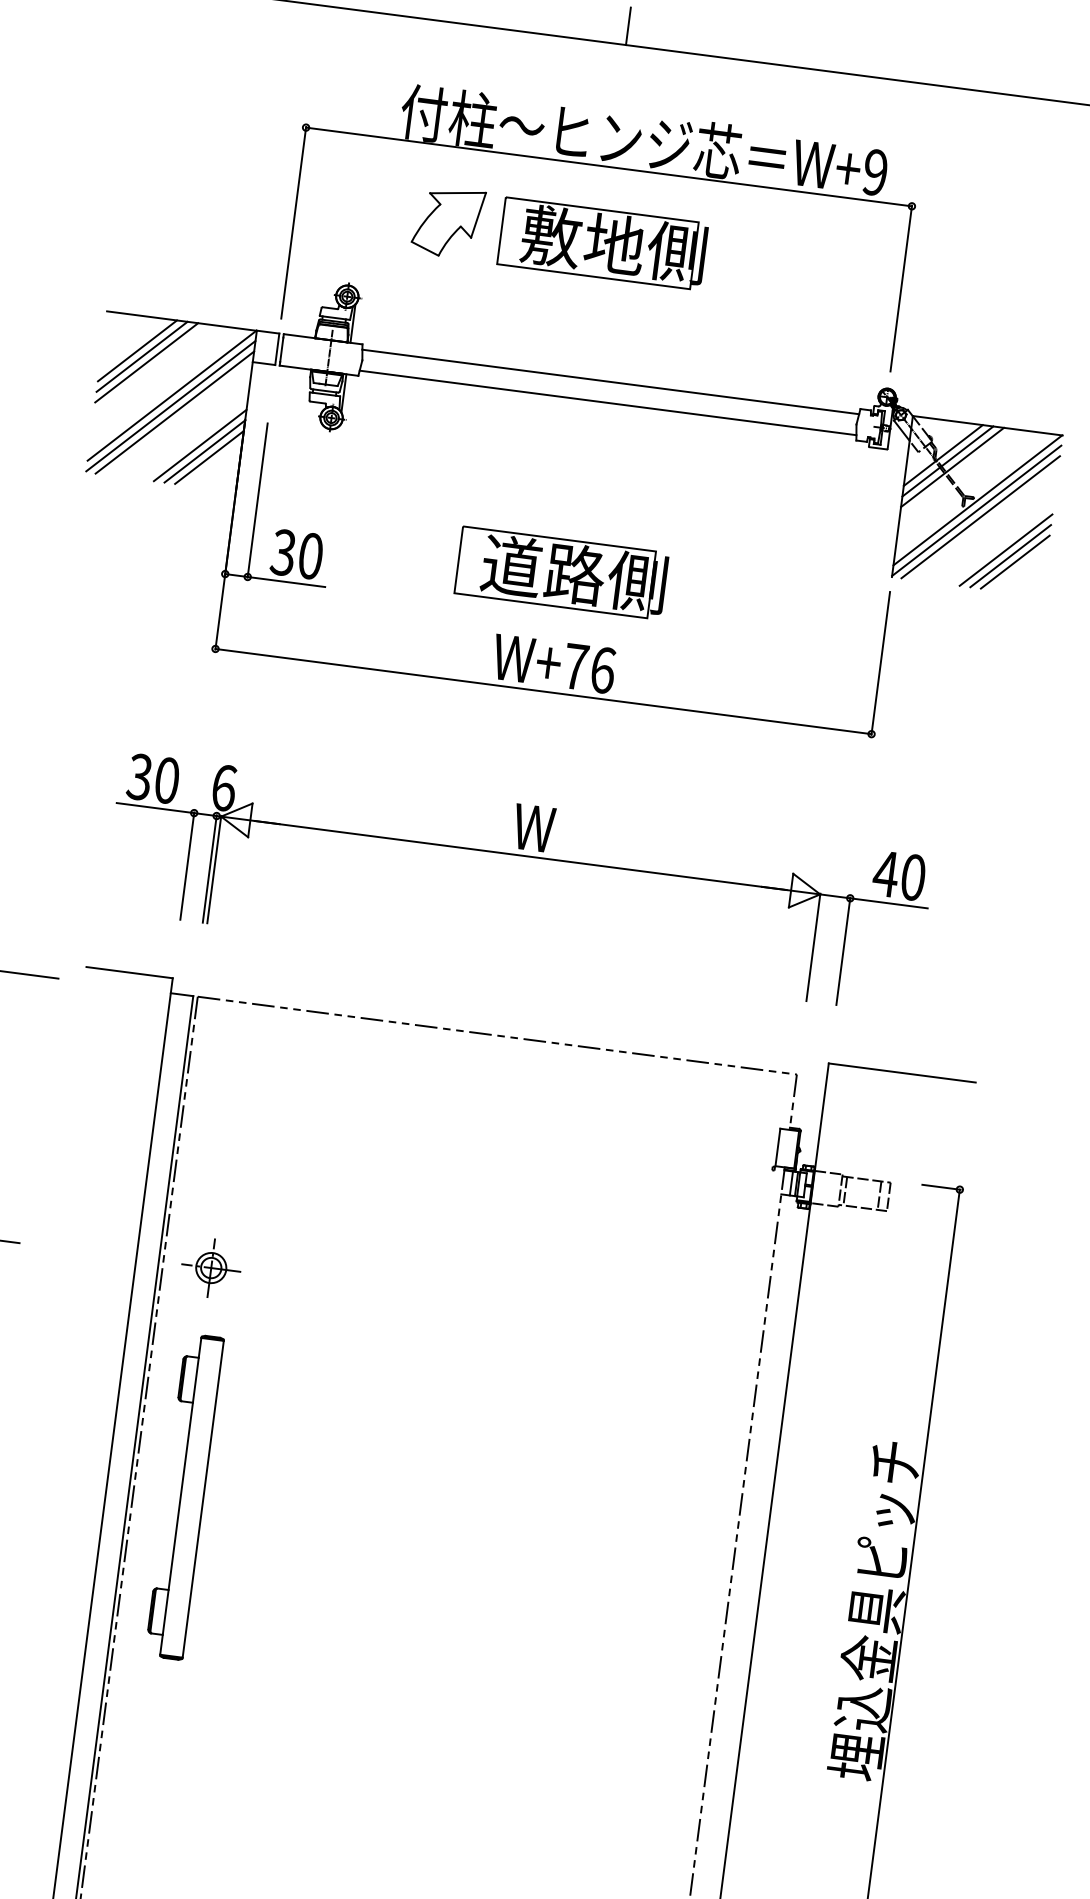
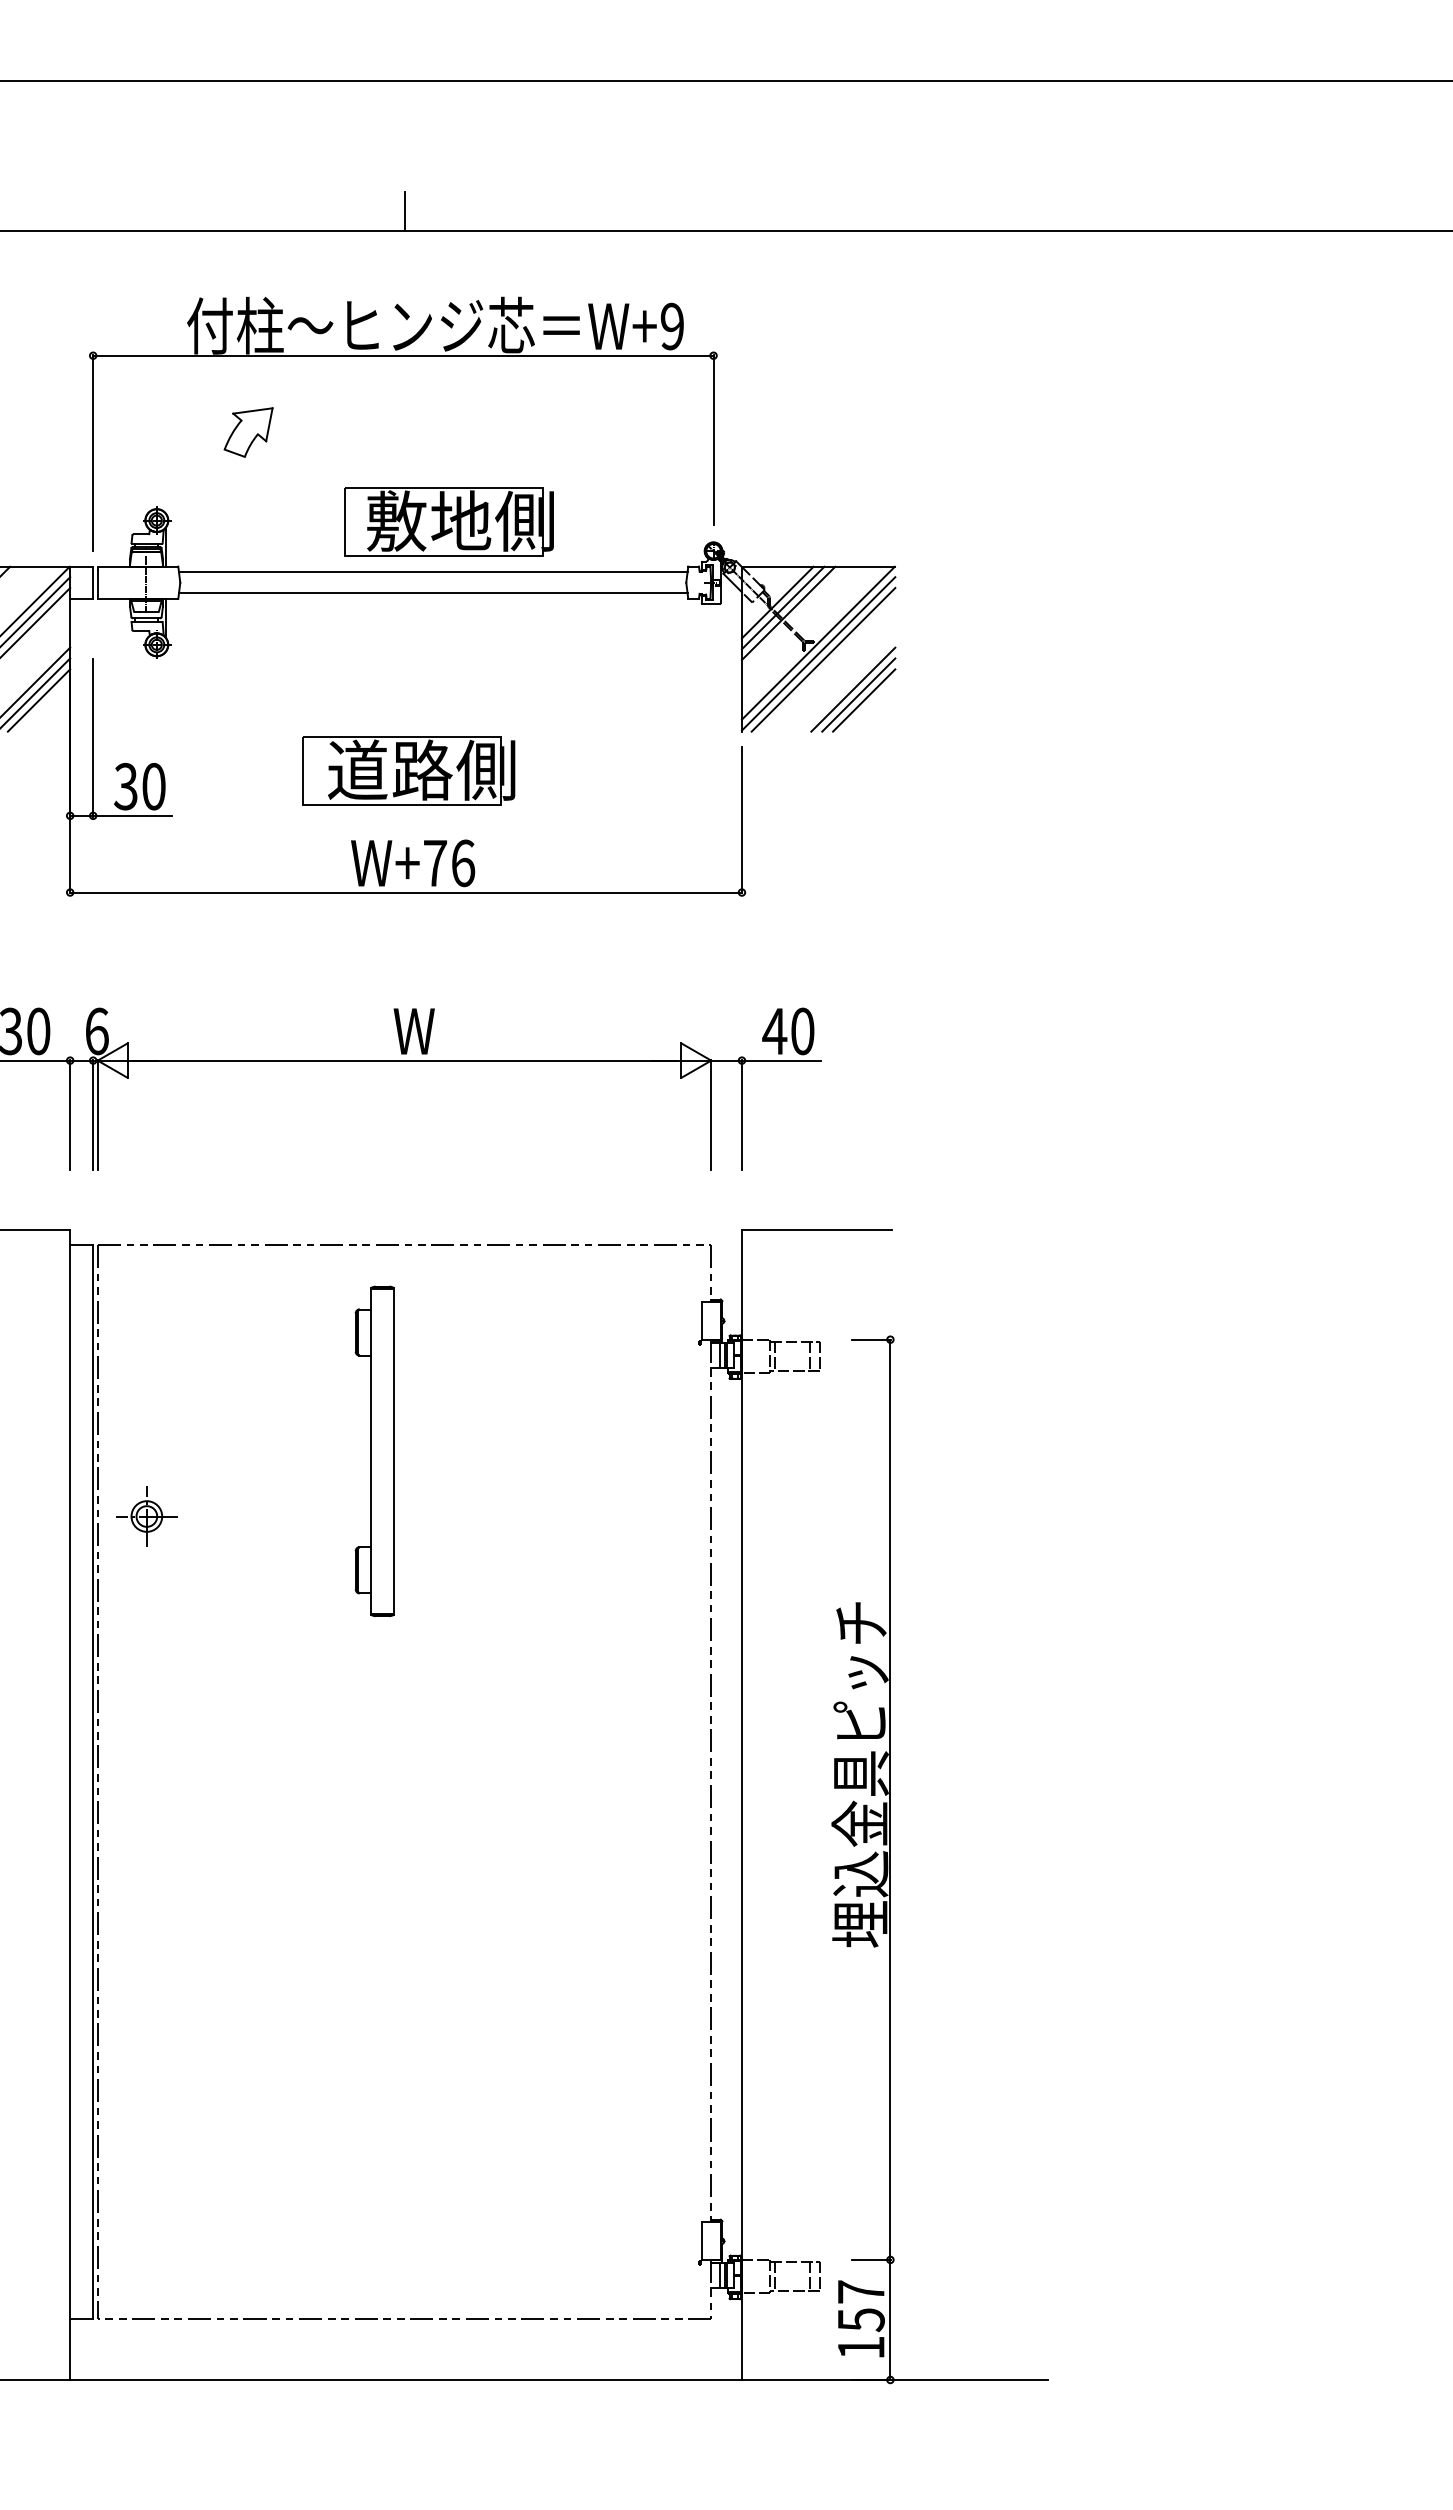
part: (448, 222) -> (248, 432), size x0.7
part: (602, 243) -> (448, 521), moved
part: (184, 1495) -> (374, 1450), moved

